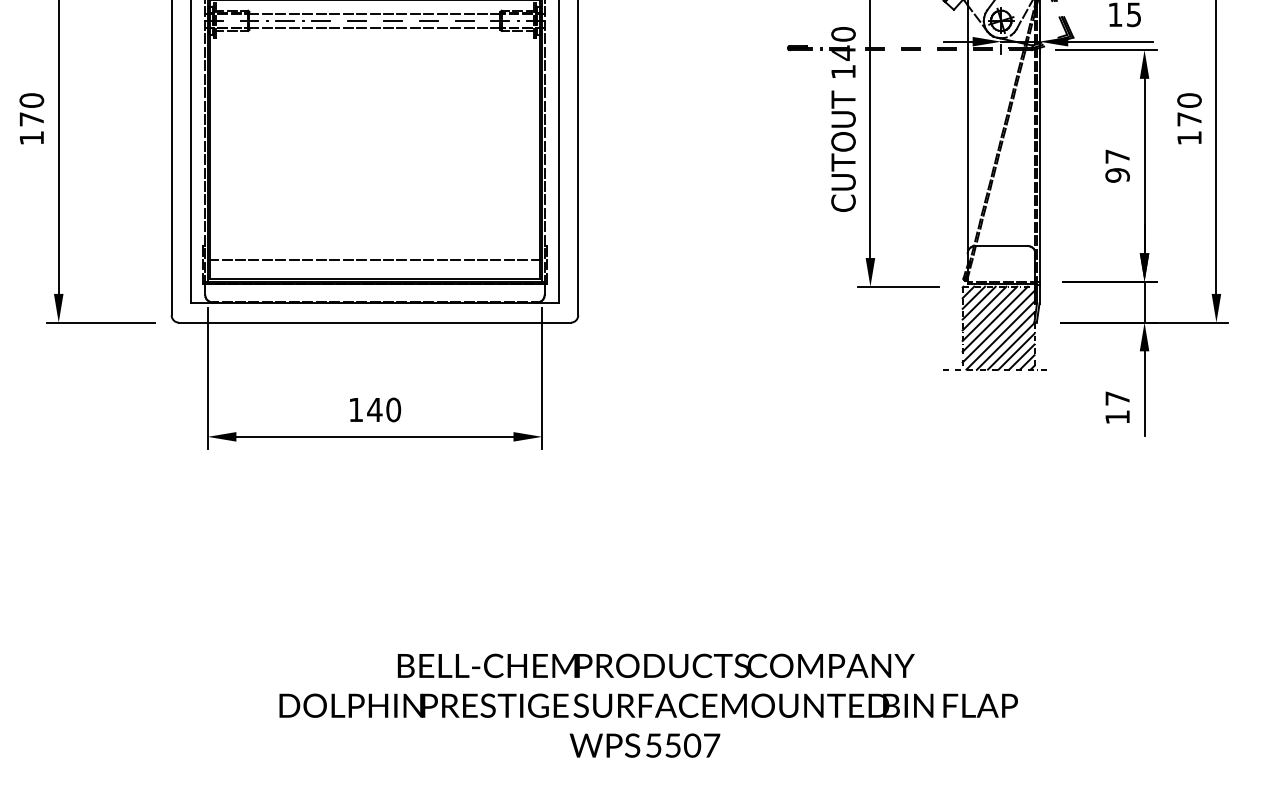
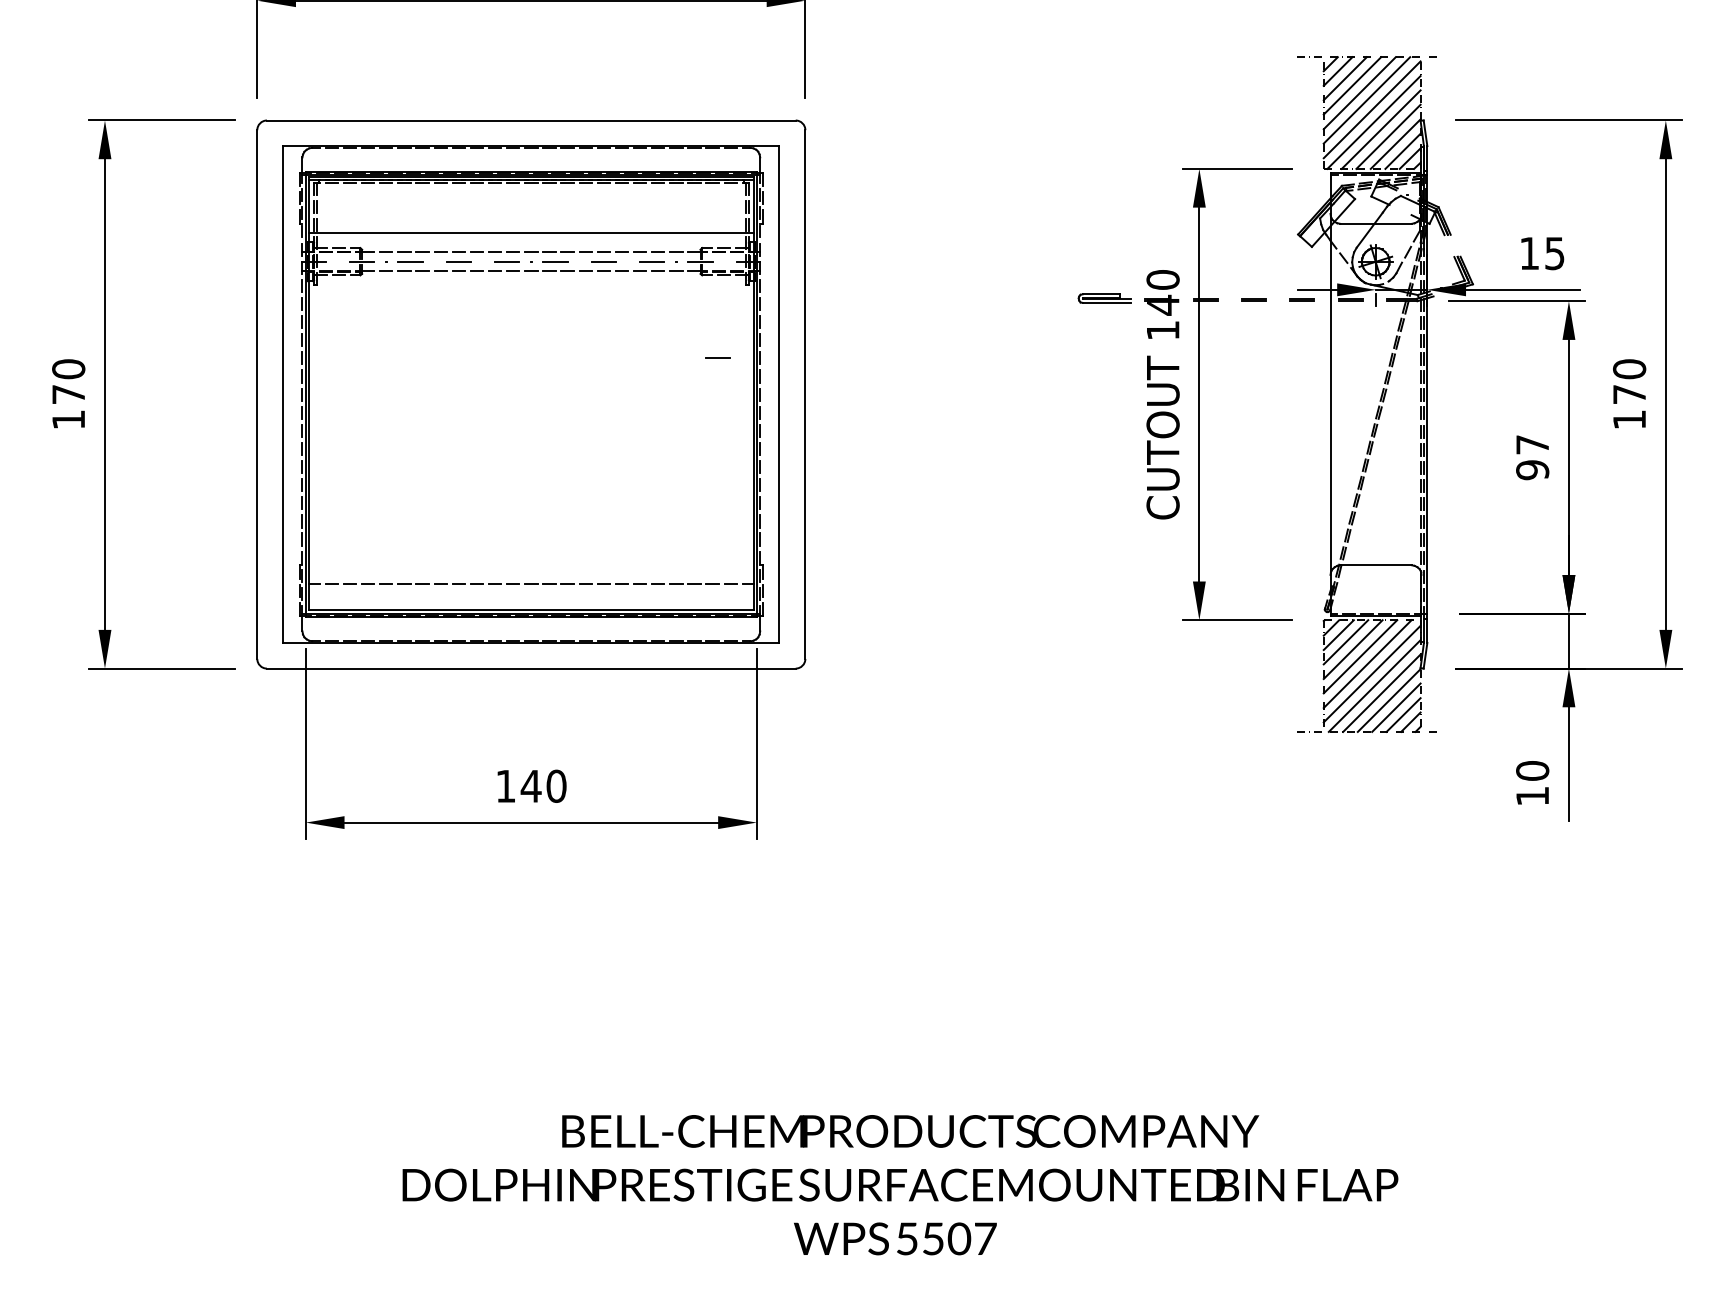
part: (800, 48) -> (1104, 298), size x1.6
line: (513, 91) -> (717, 357), added
text: (1117, 398) -> (1532, 770), 17 -> 10

